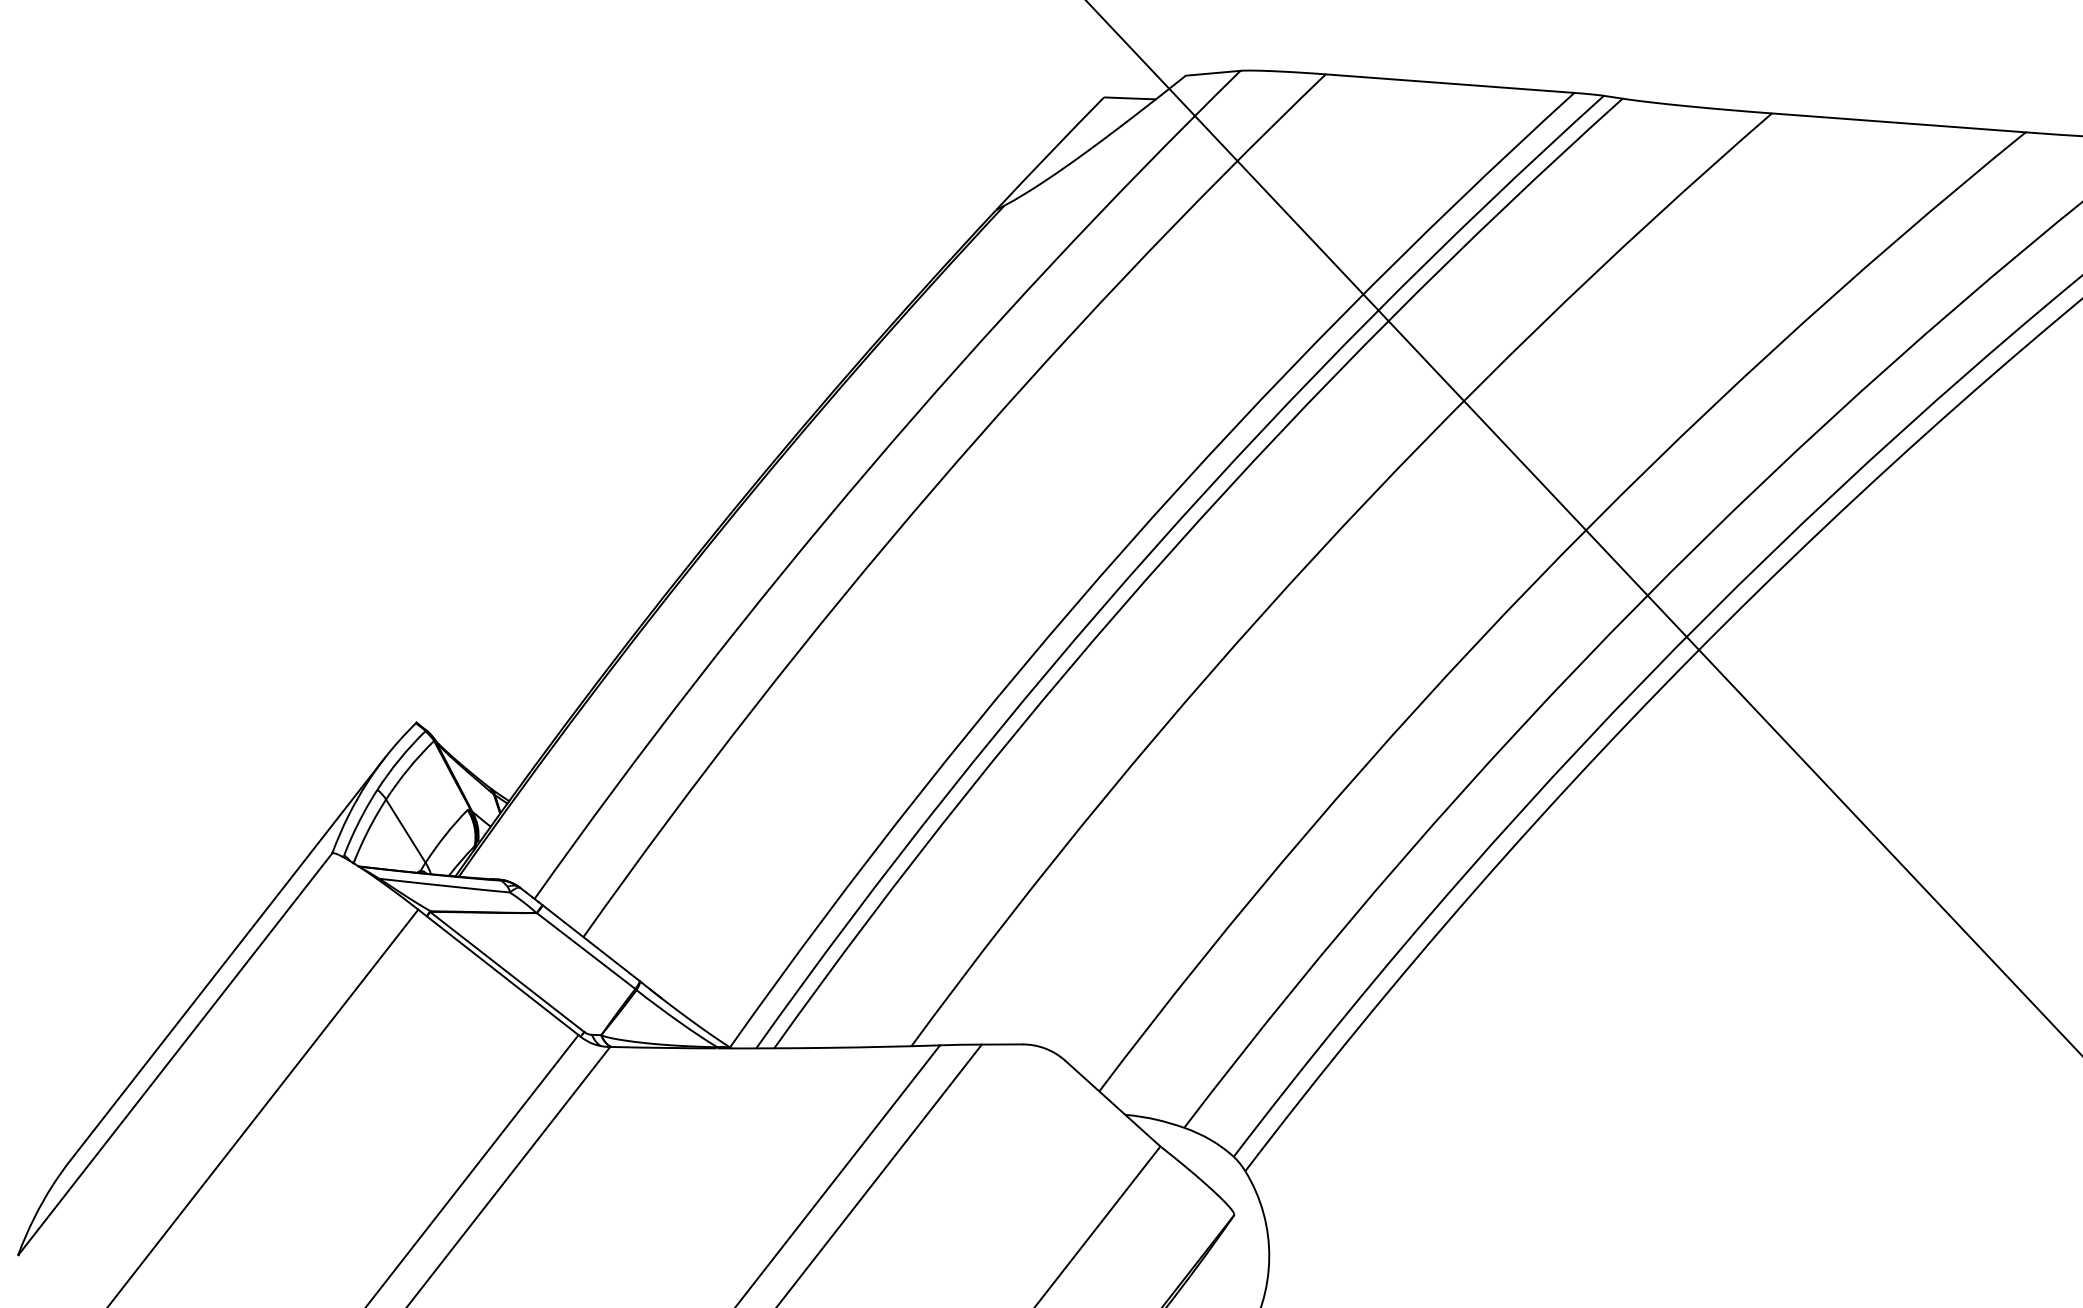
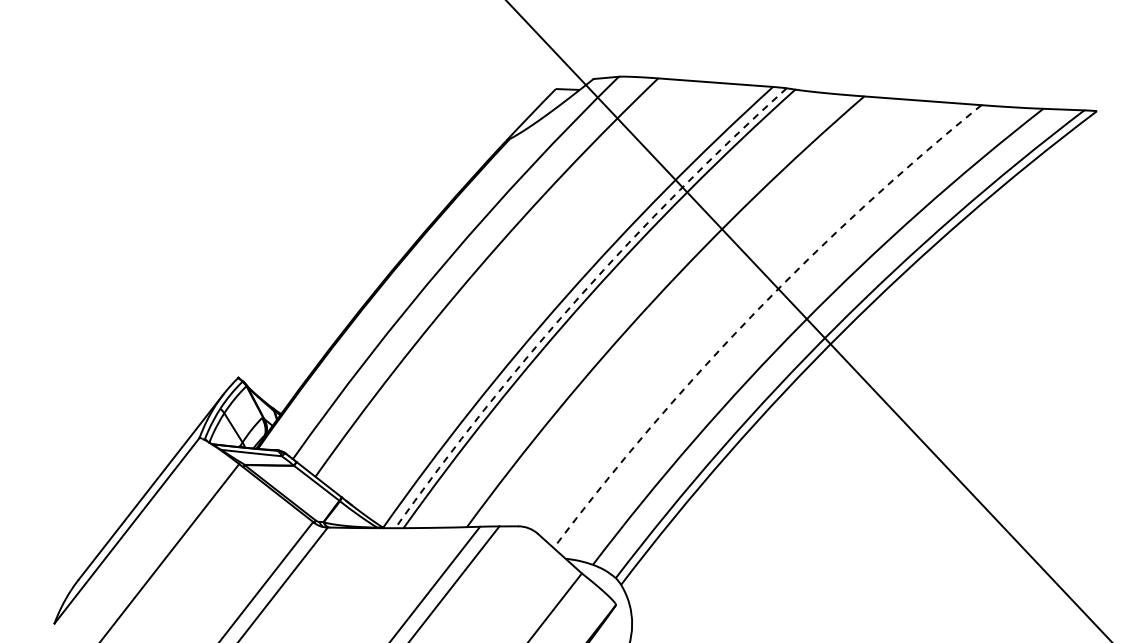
arc: (1153, 548) -> (578, 297), solid -> dashed
arc: (1534, 583) -> (754, 313), solid -> dashed

